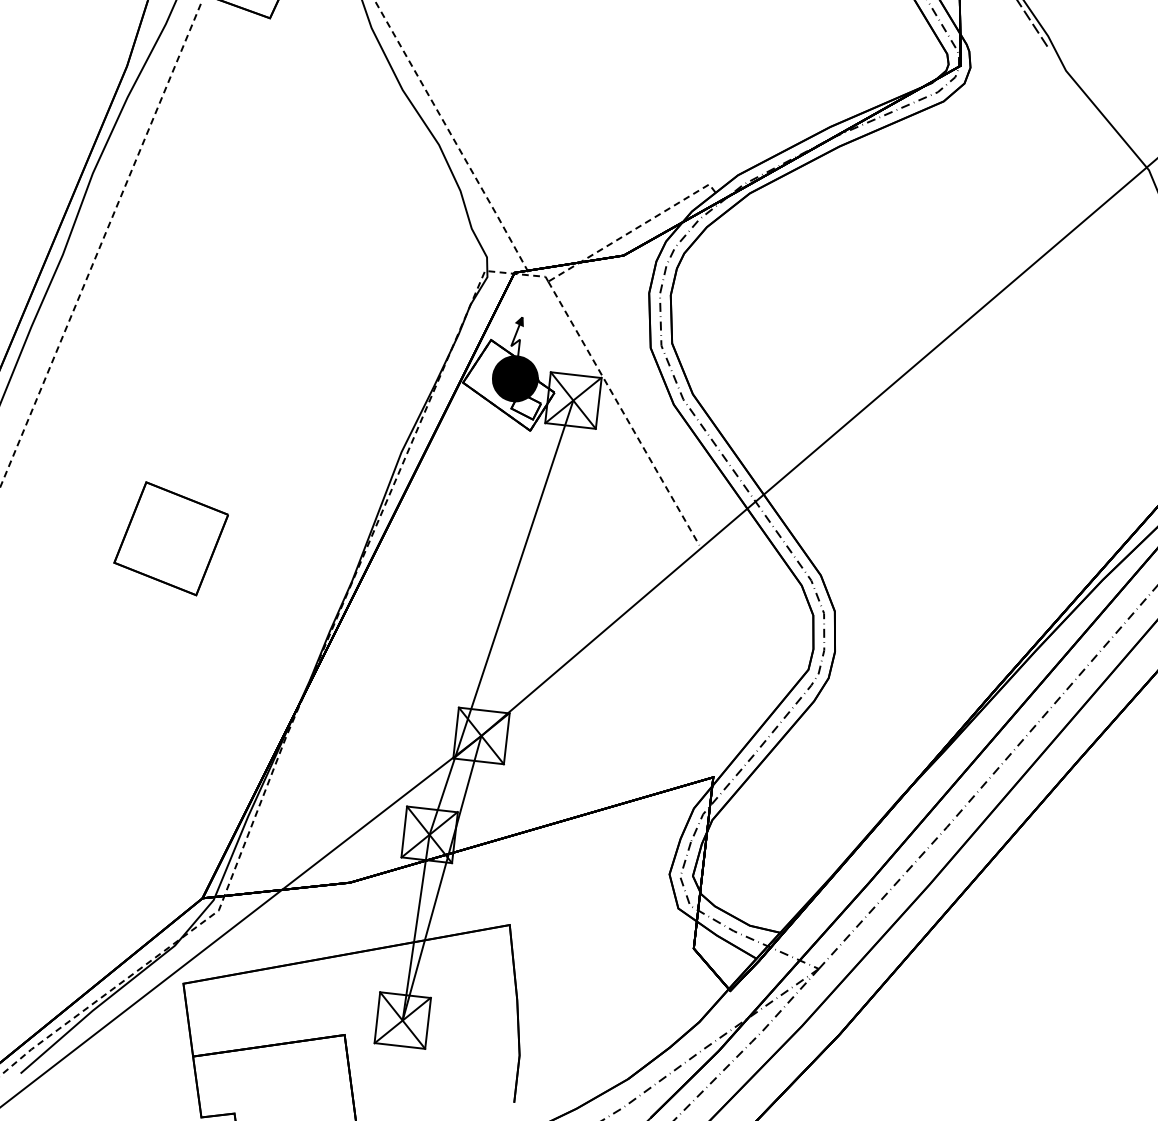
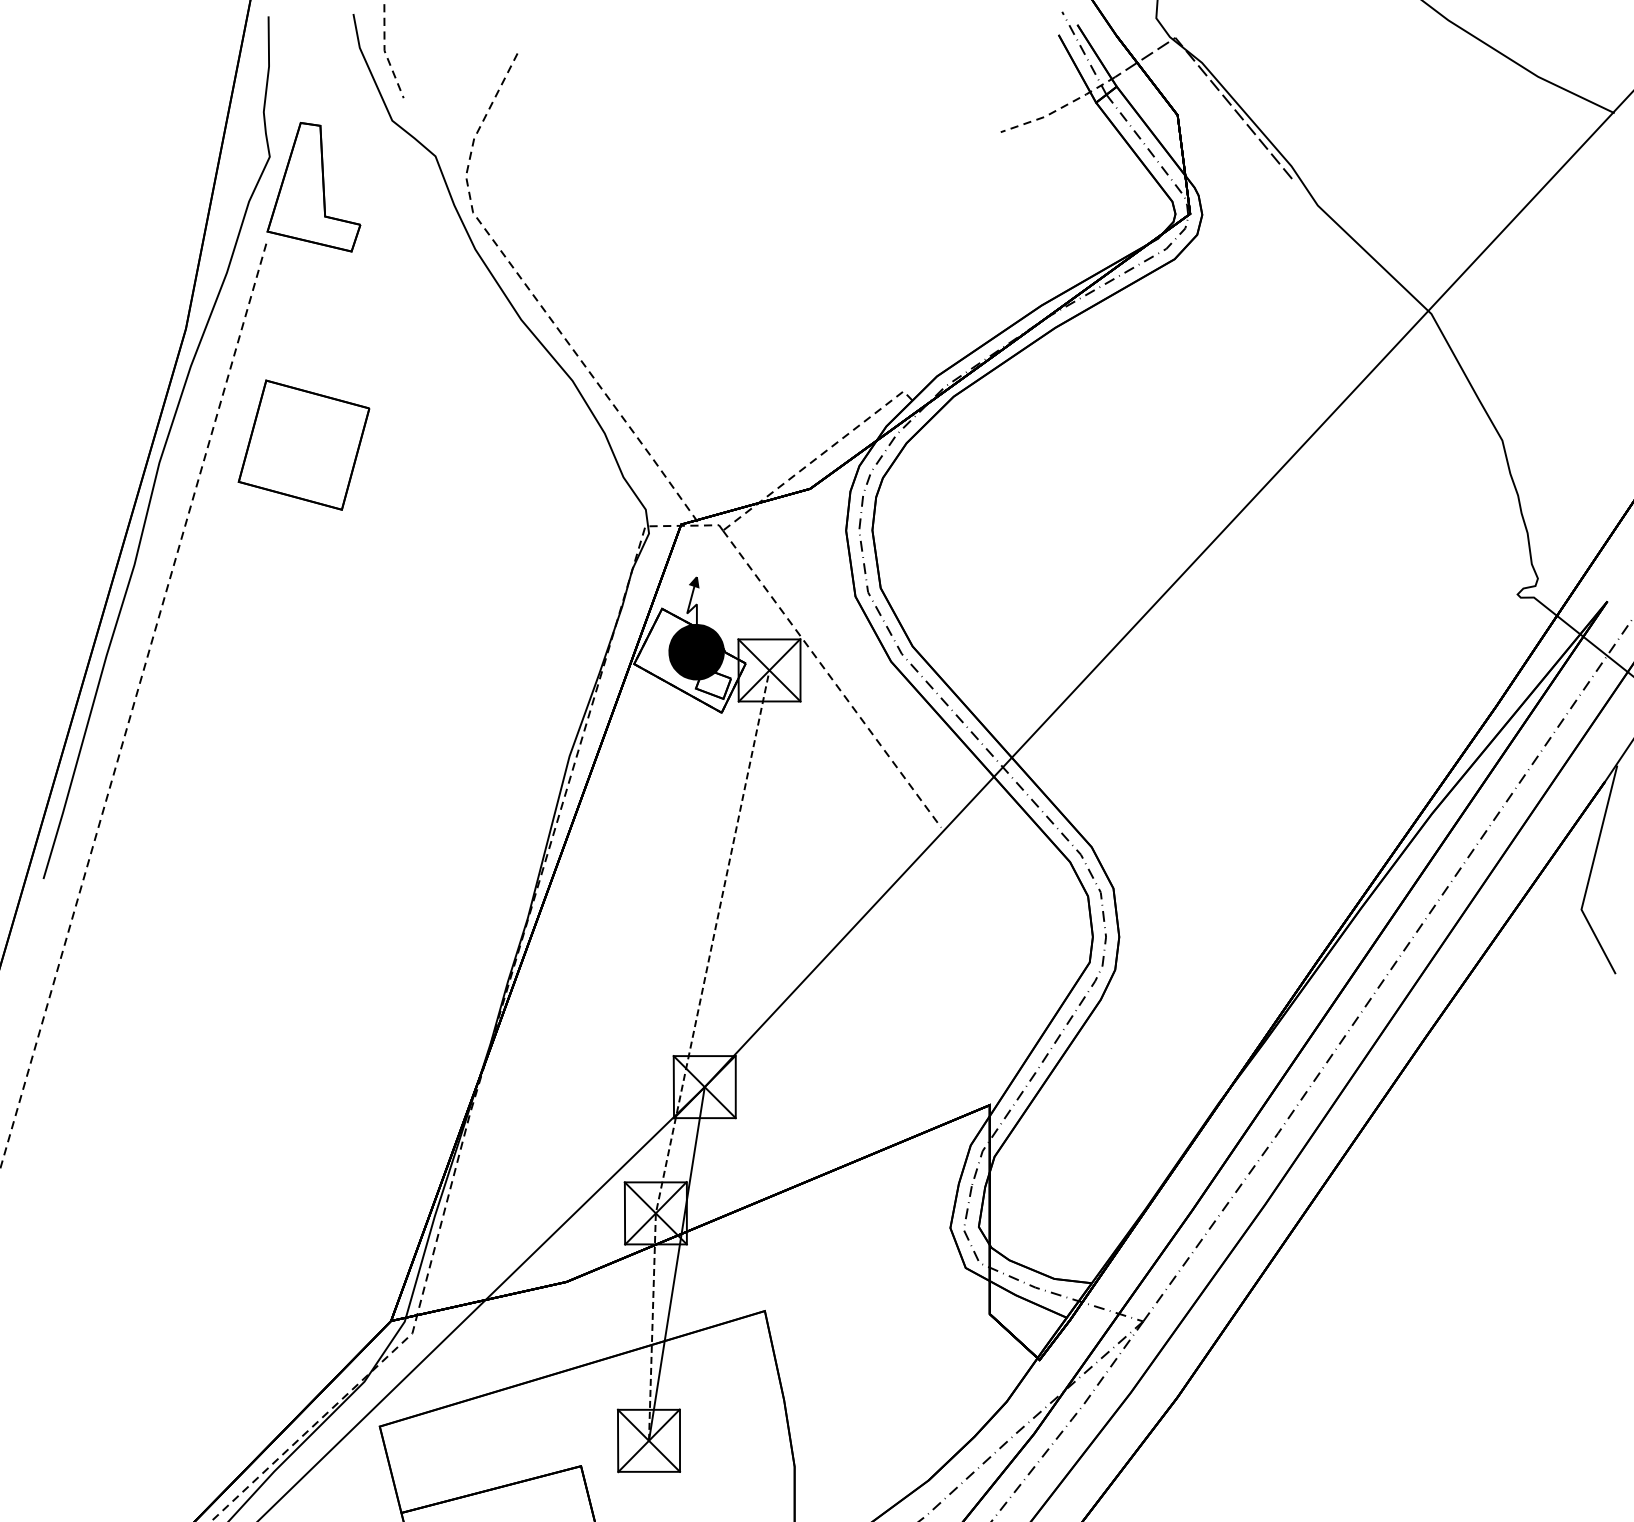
part: (170, 538) -> (303, 444), moved
line: (472, 706) -> (689, 1053), solid -> dashed

